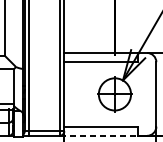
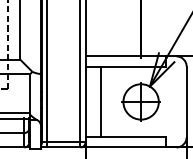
line: (77, 94) -> (100, 101), added
line: (98, 135) -> (123, 147), dashed -> solid

